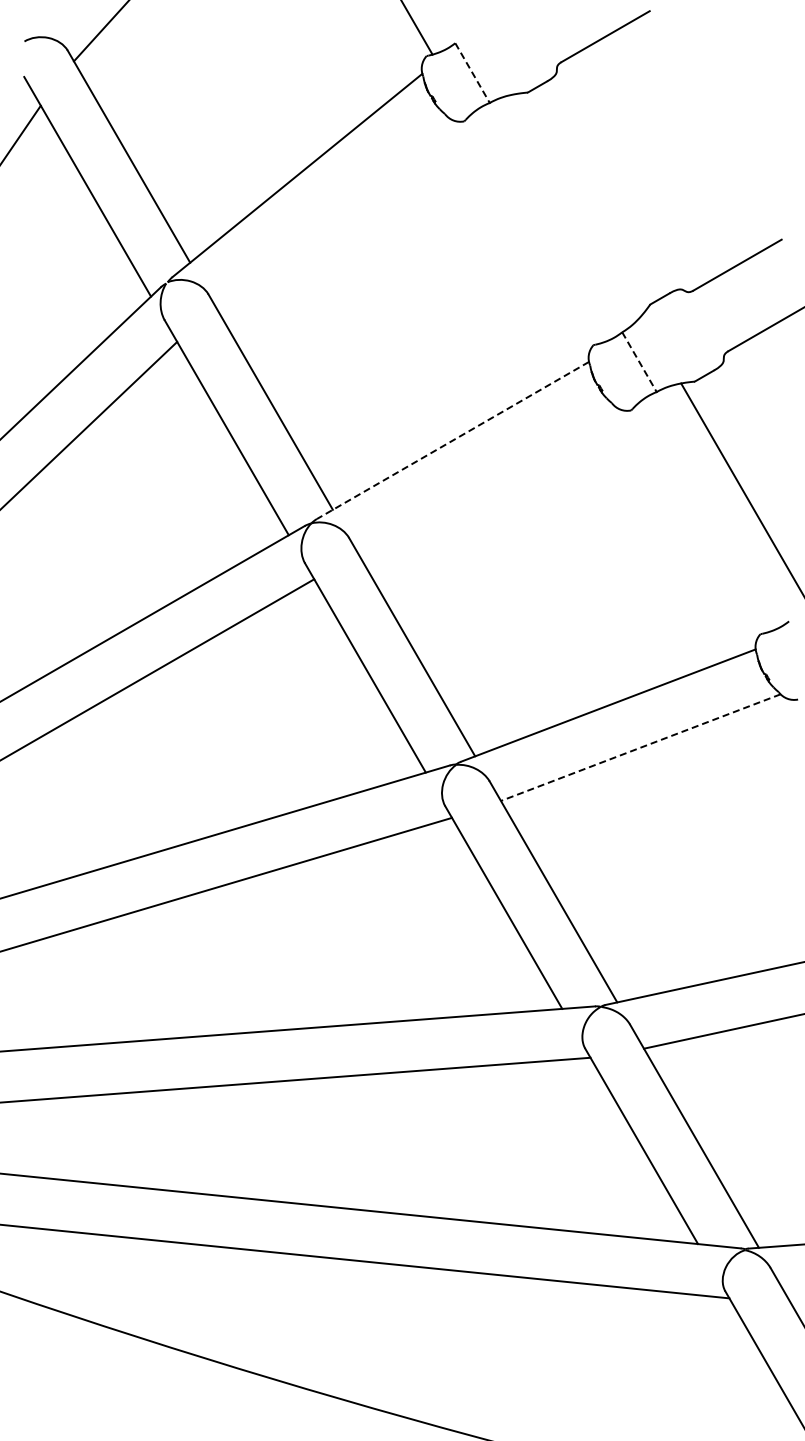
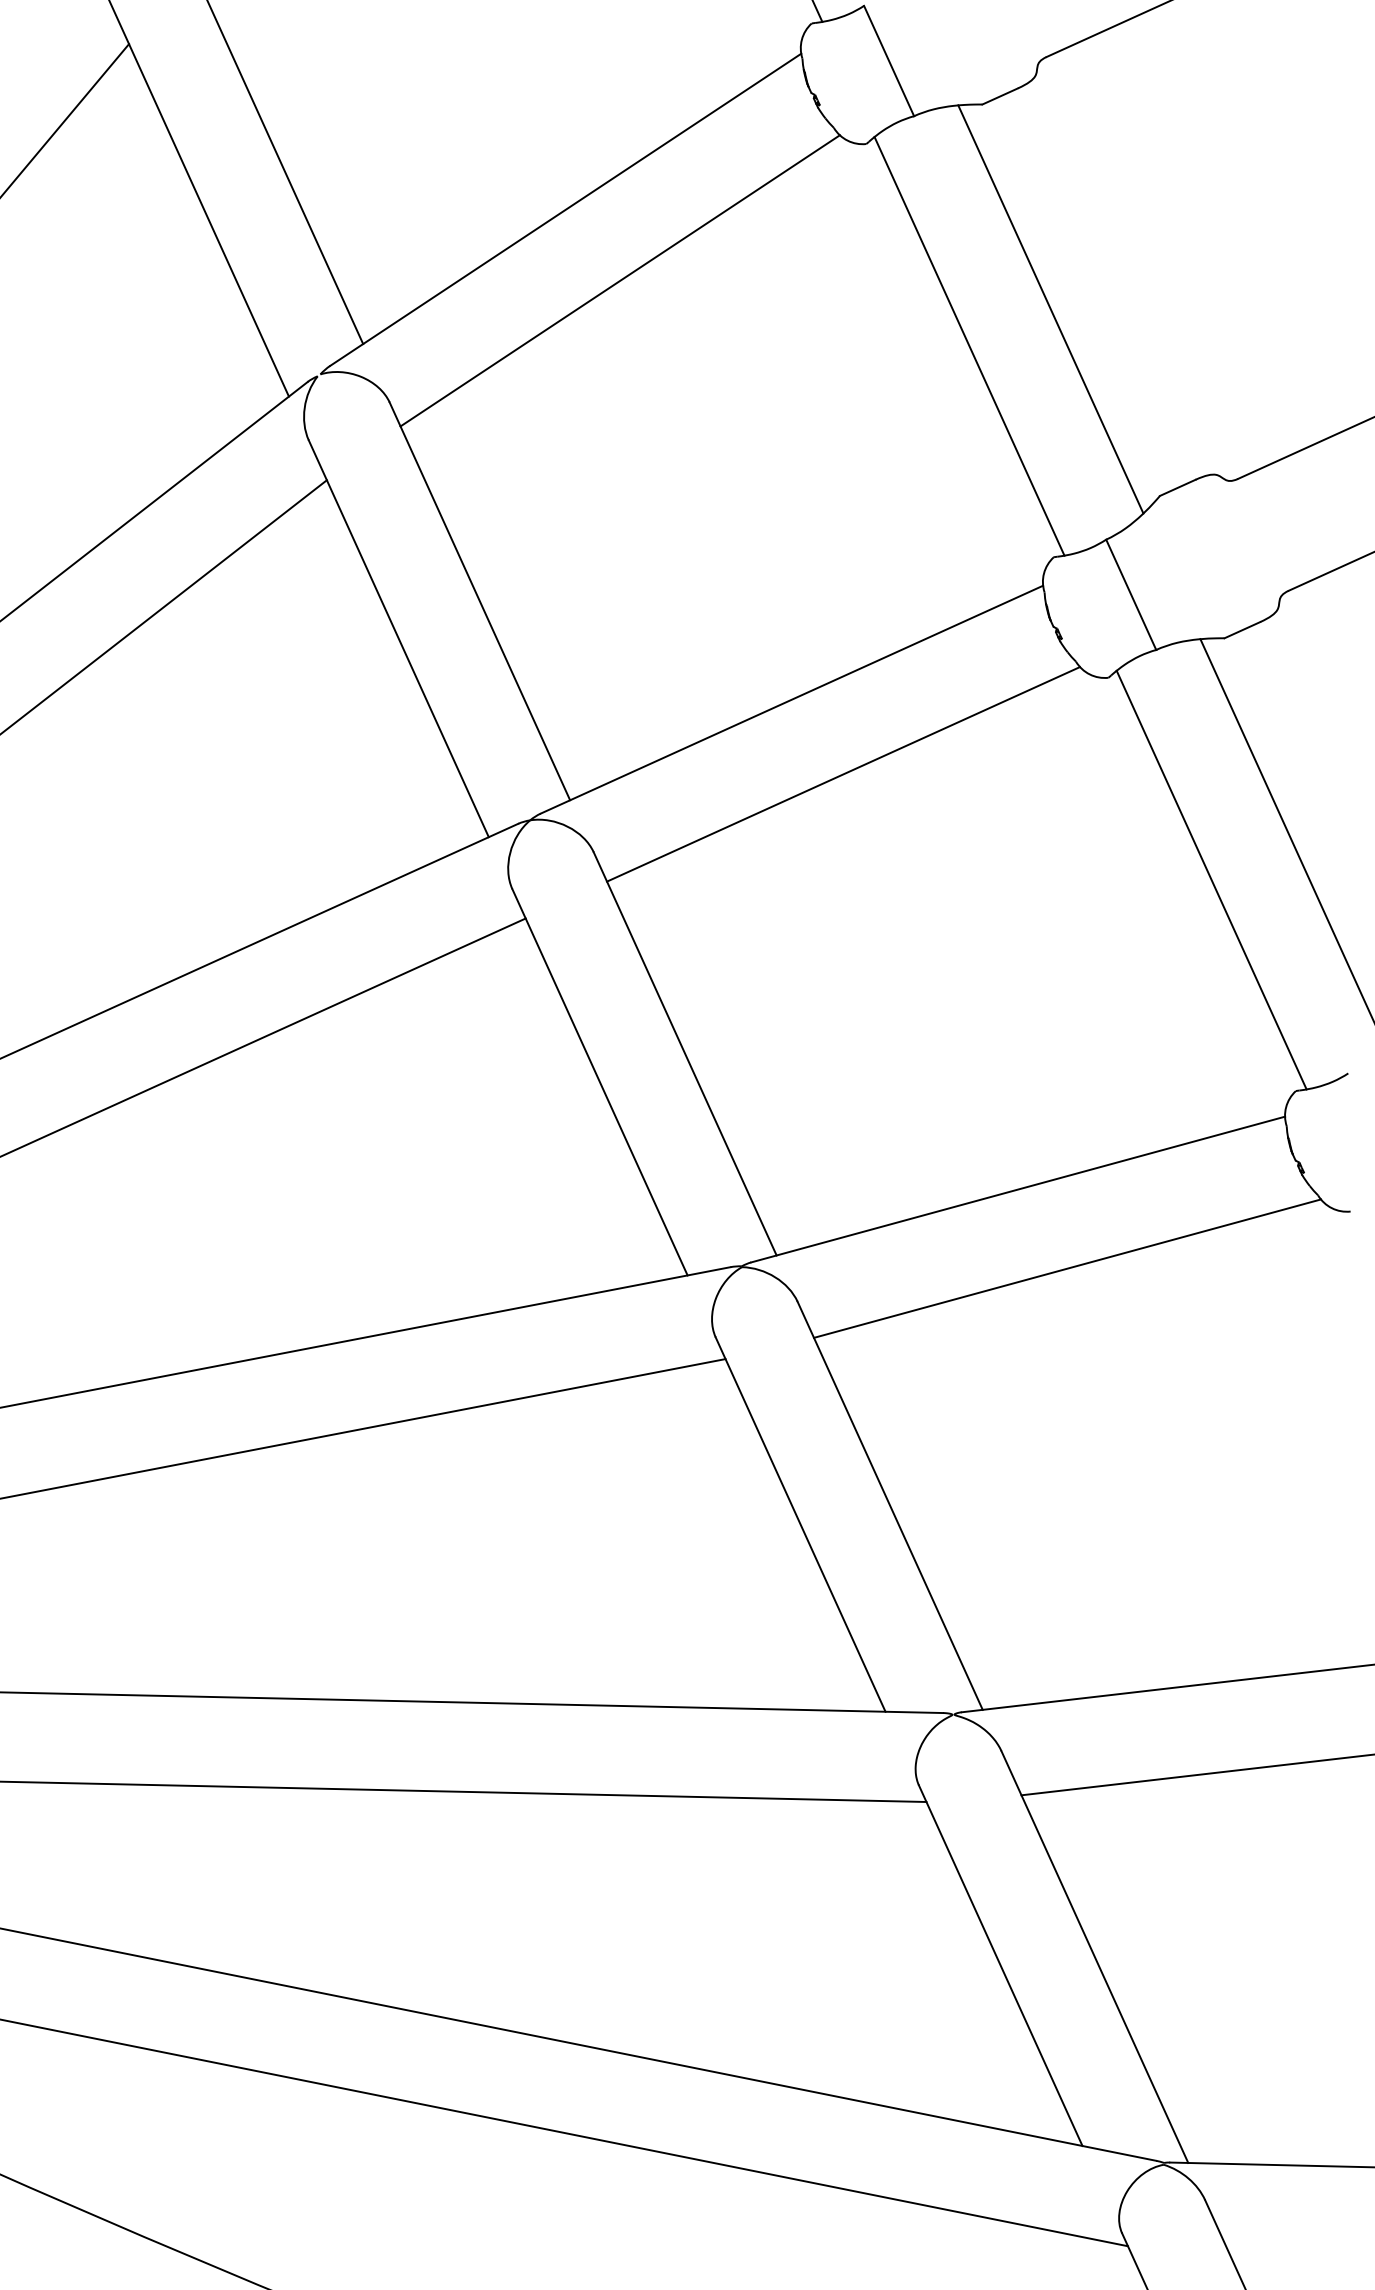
line: (472, 73) -> (888, 61), dashed -> solid
line: (577, 204) -> (1049, 308), added
line: (331, 212) -> (618, 280), added
line: (533, 229) -> (968, 344), added
line: (639, 362) -> (1131, 595), dashed -> solid
line: (452, 440) -> (791, 699), dashed -> solid
line: (486, 479) -> (843, 773), added
line: (700, 519) -> (1210, 880), added
line: (640, 747) -> (1066, 1268), dashed -> solid

